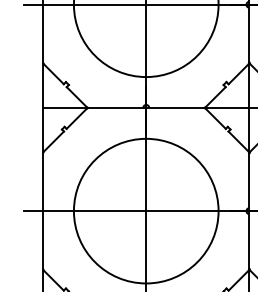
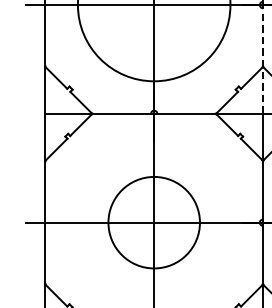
line: (249, 56) -> (263, 59), solid -> dashed
circle: (145, 210) -> (153, 222), size x0.6

